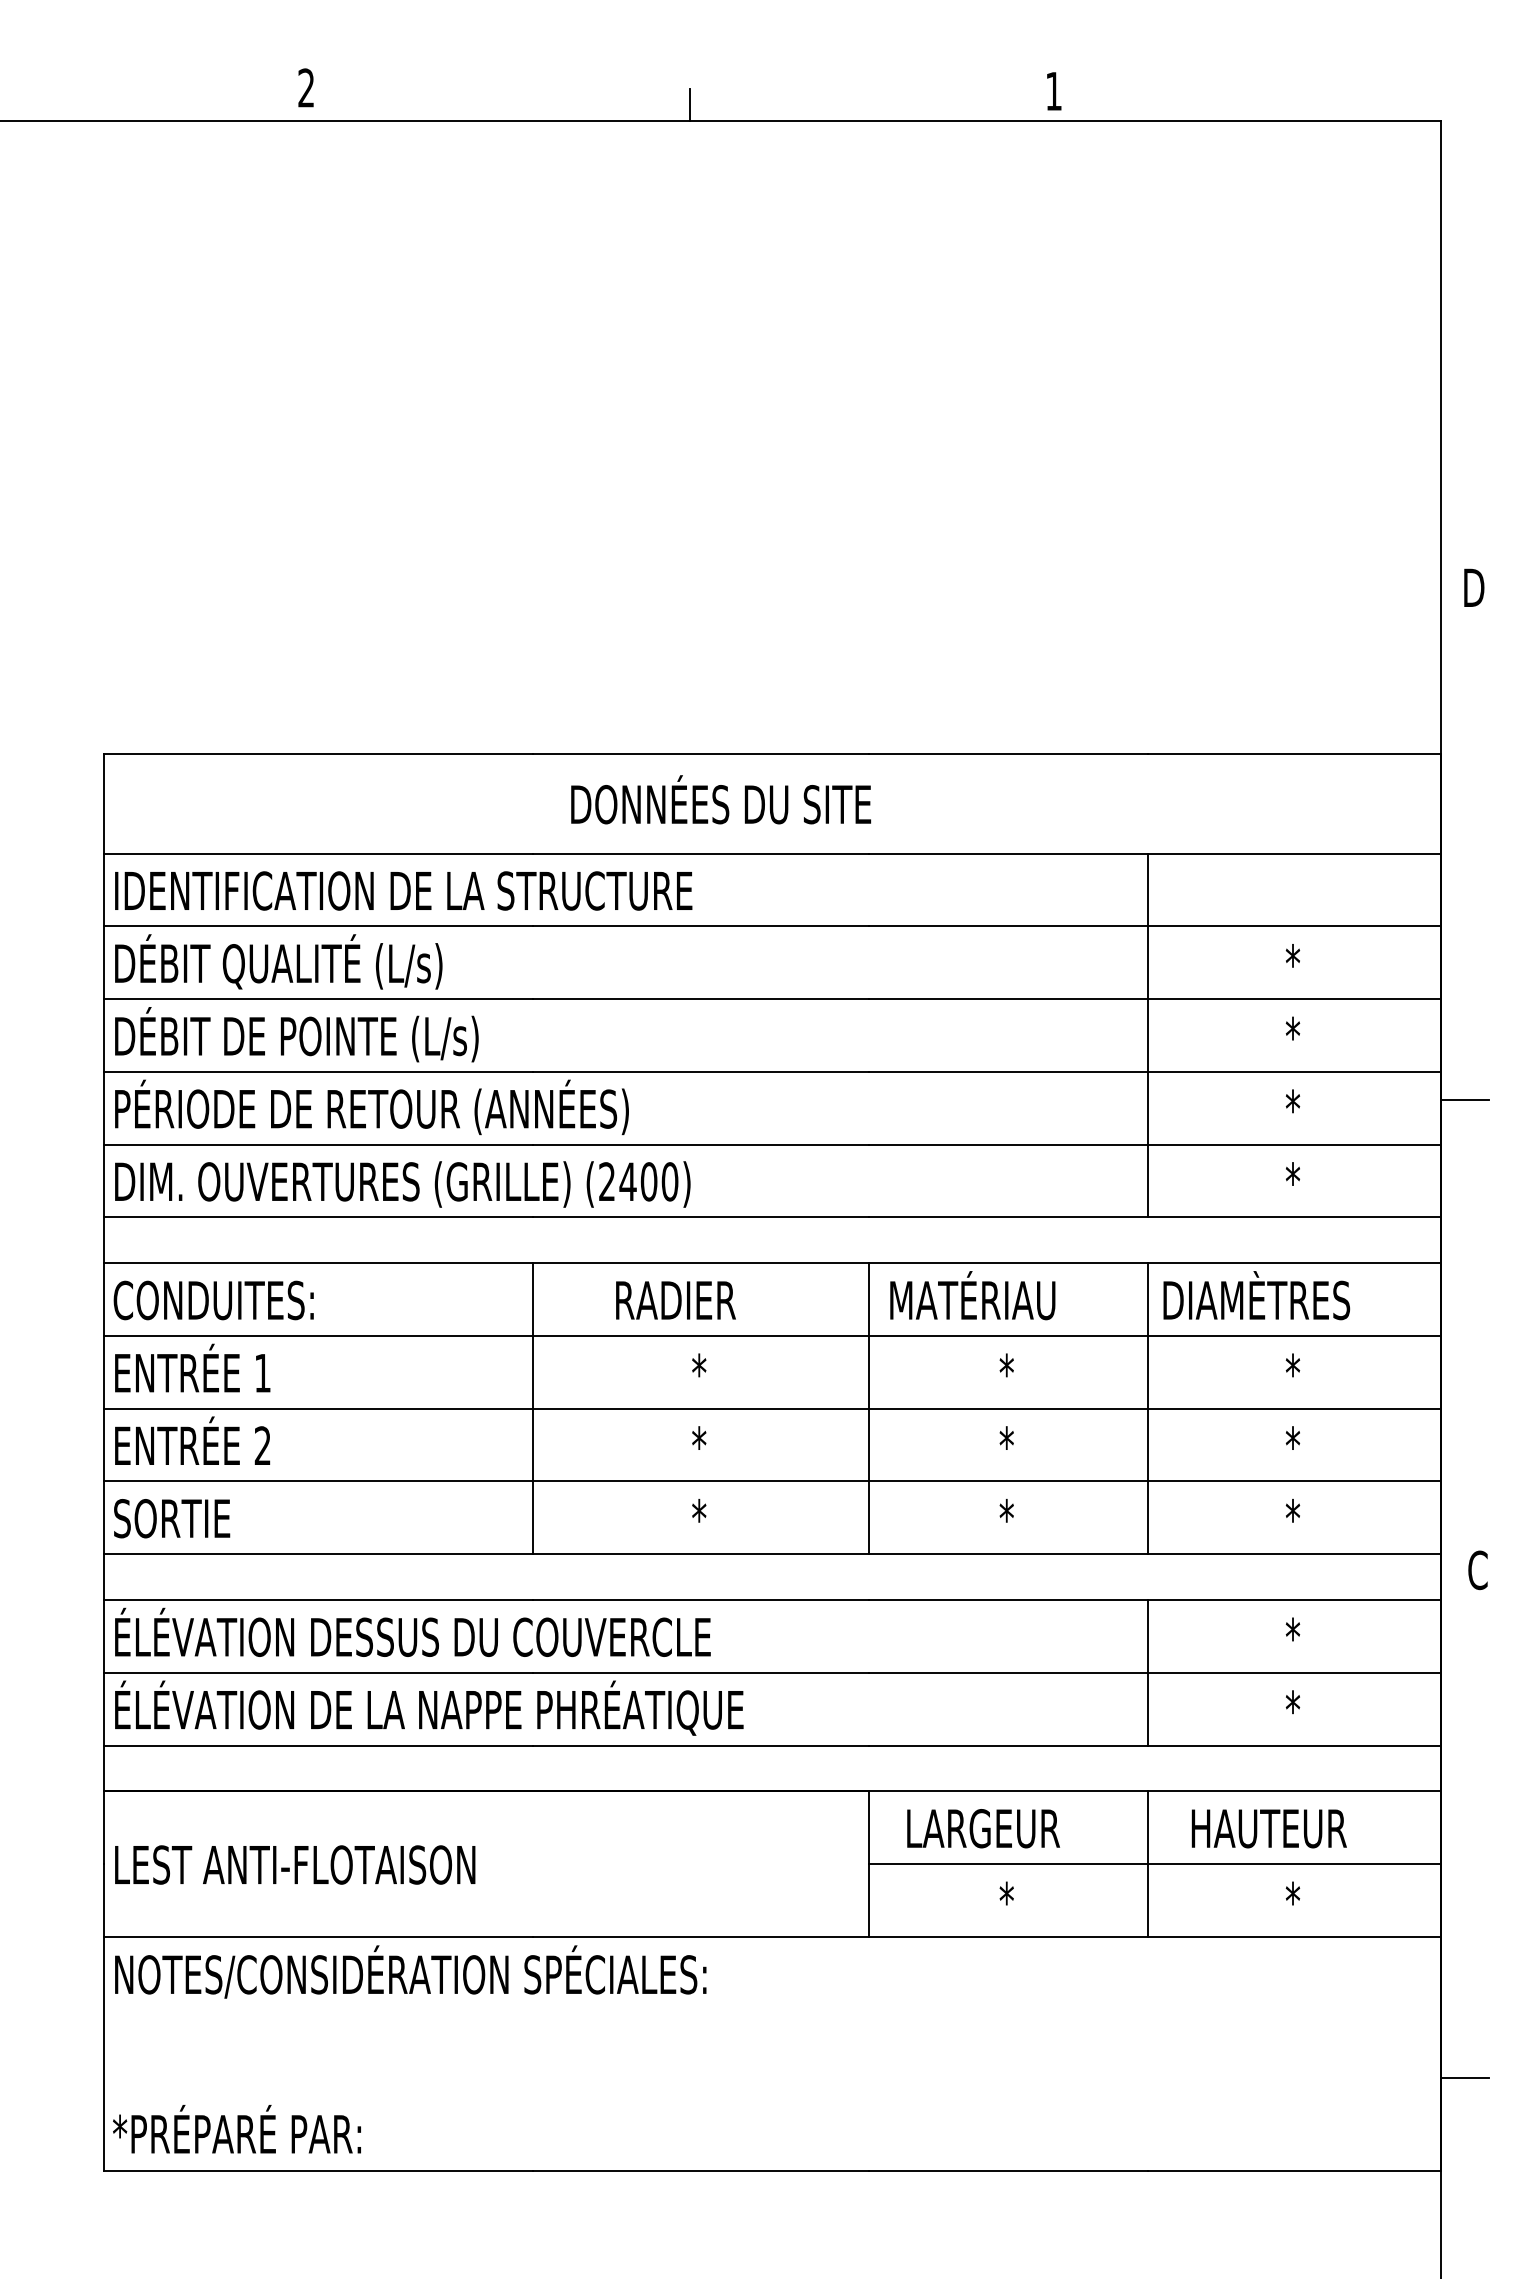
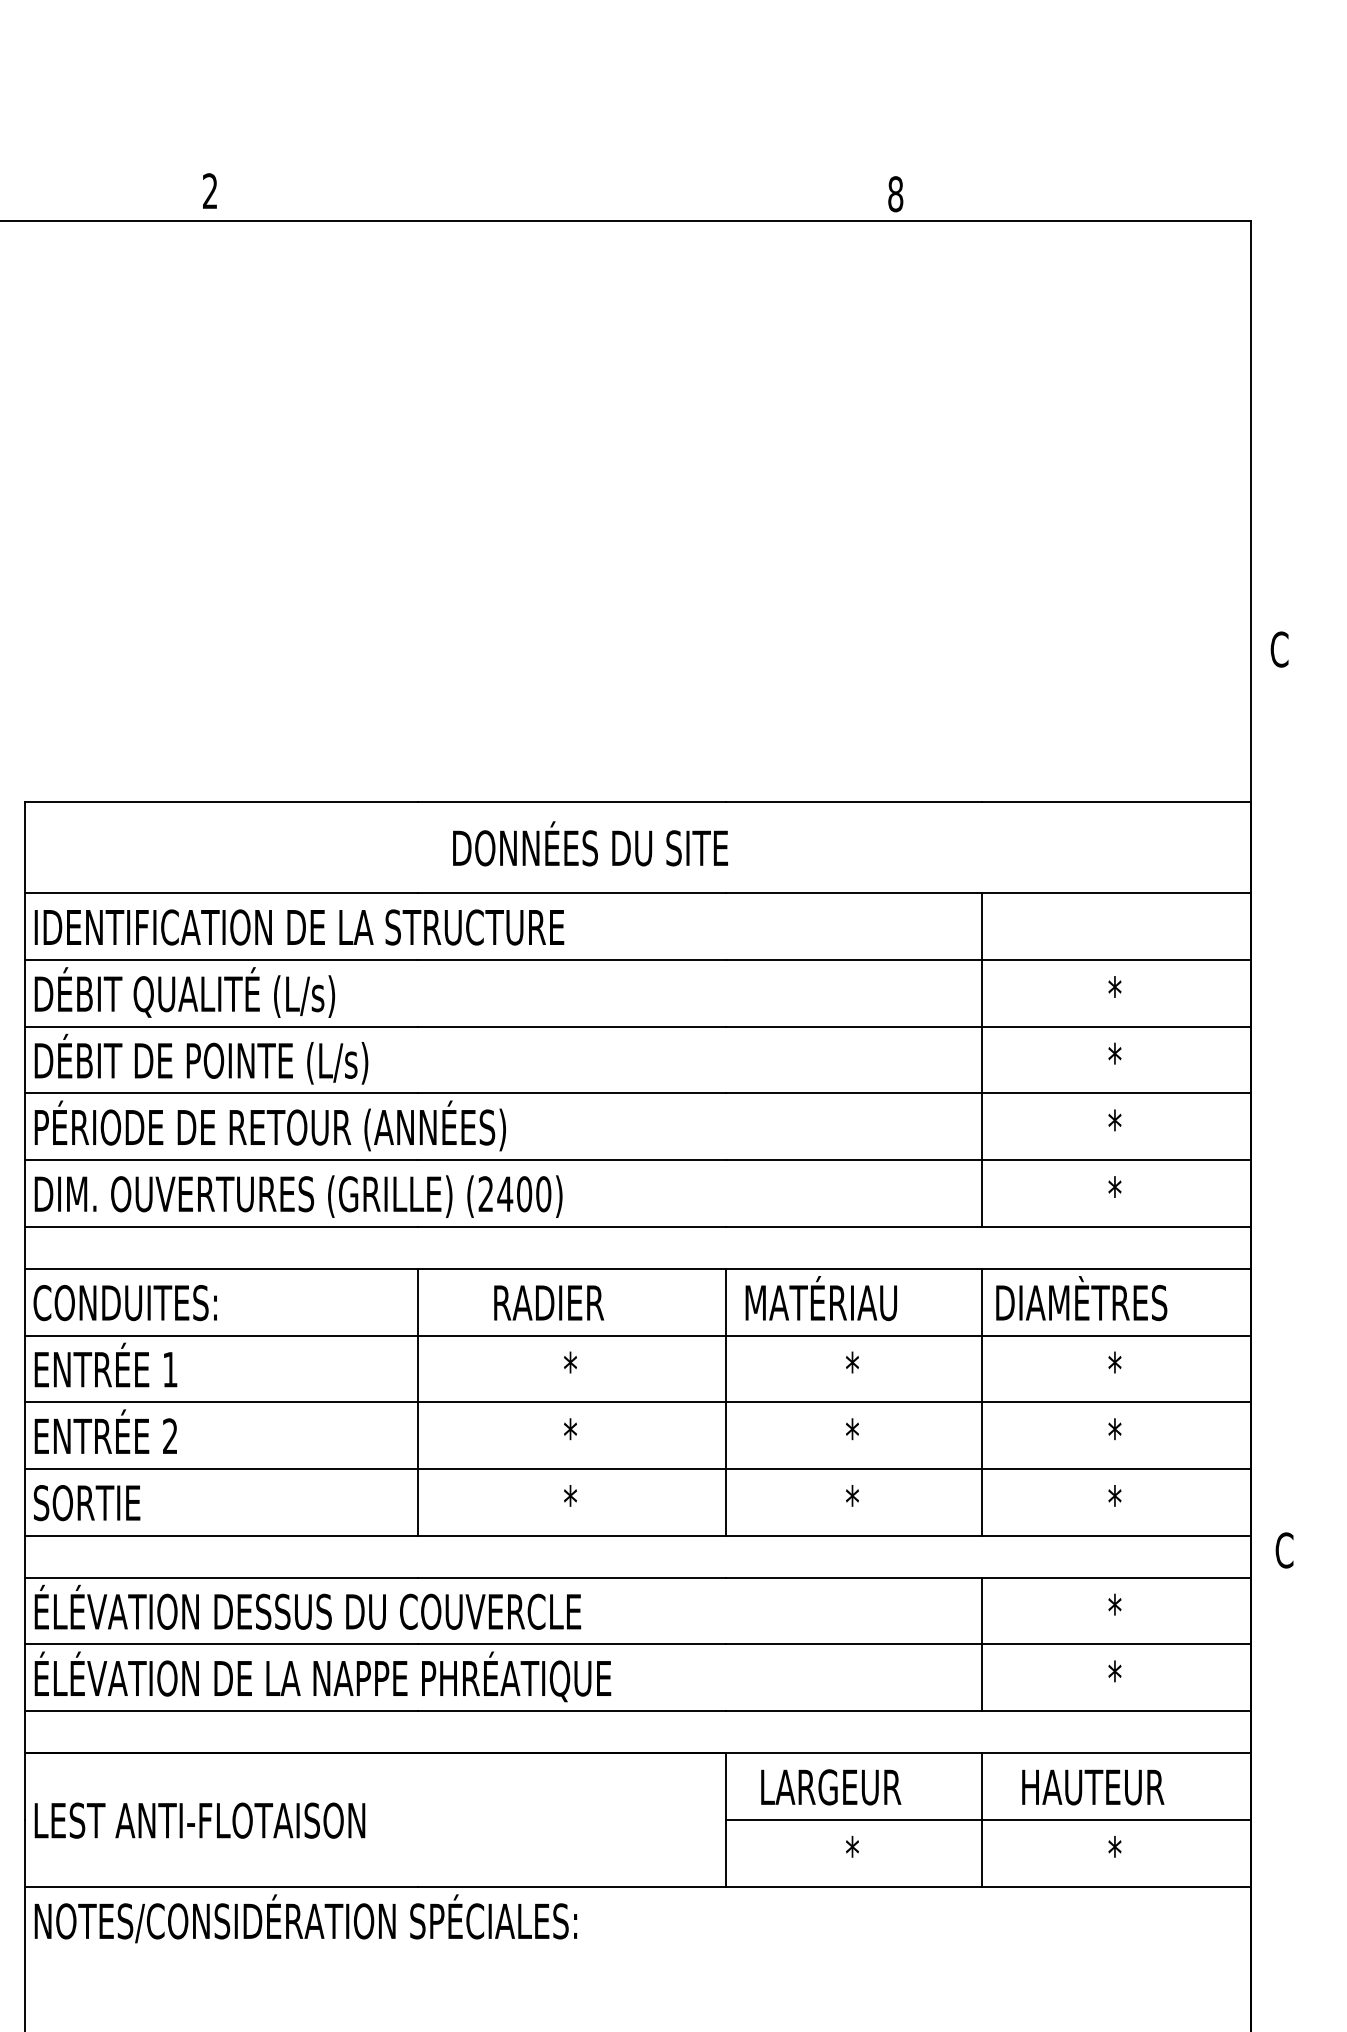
text: (1053, 91) -> (895, 194), 1 -> 8
line: (690, 104) -> (562, 206), removed
text: (1473, 587) -> (1280, 649), D -> C
line: (1465, 1100) -> (1273, 1119), removed
line: (1465, 2077) -> (1273, 2015), removed

